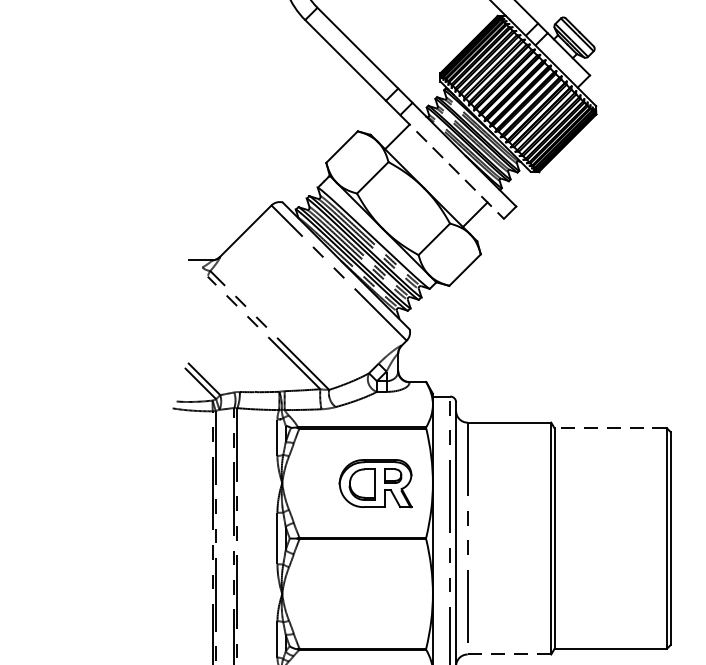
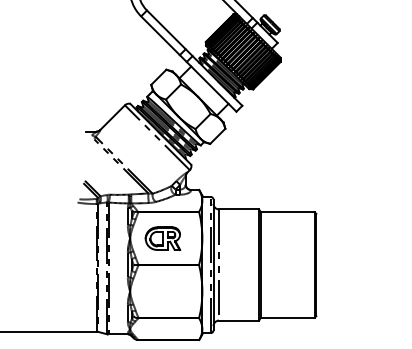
line: (451, 168) -> (211, 87), dashed -> solid
line: (610, 429) -> (287, 212), dashed -> solid
part: (374, 483) -> (162, 238), moved
line: (510, 654) -> (239, 320), dashed -> solid

